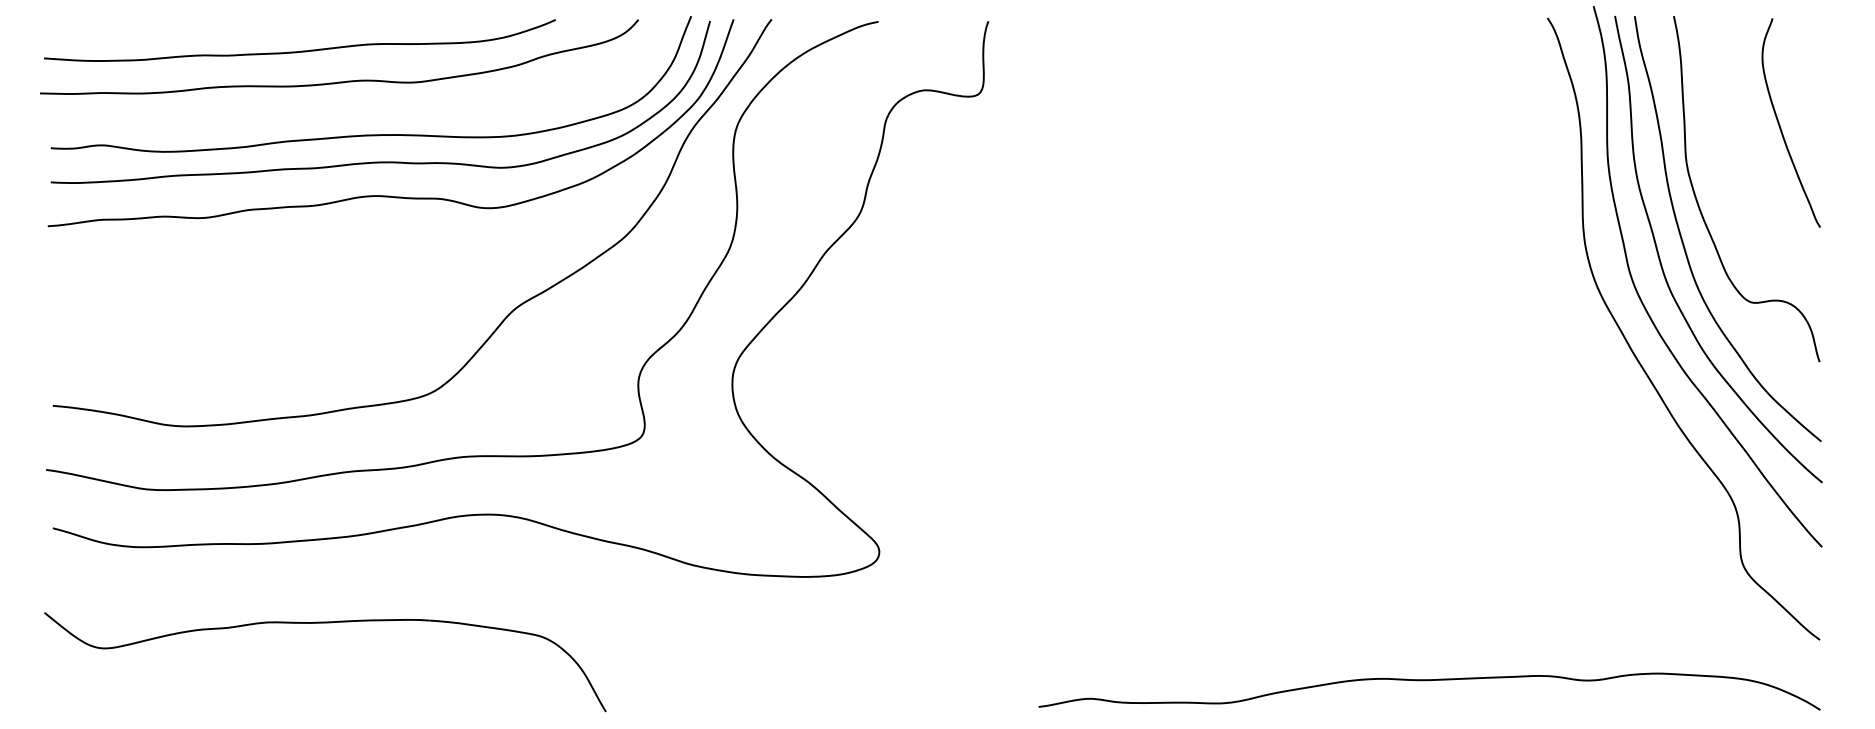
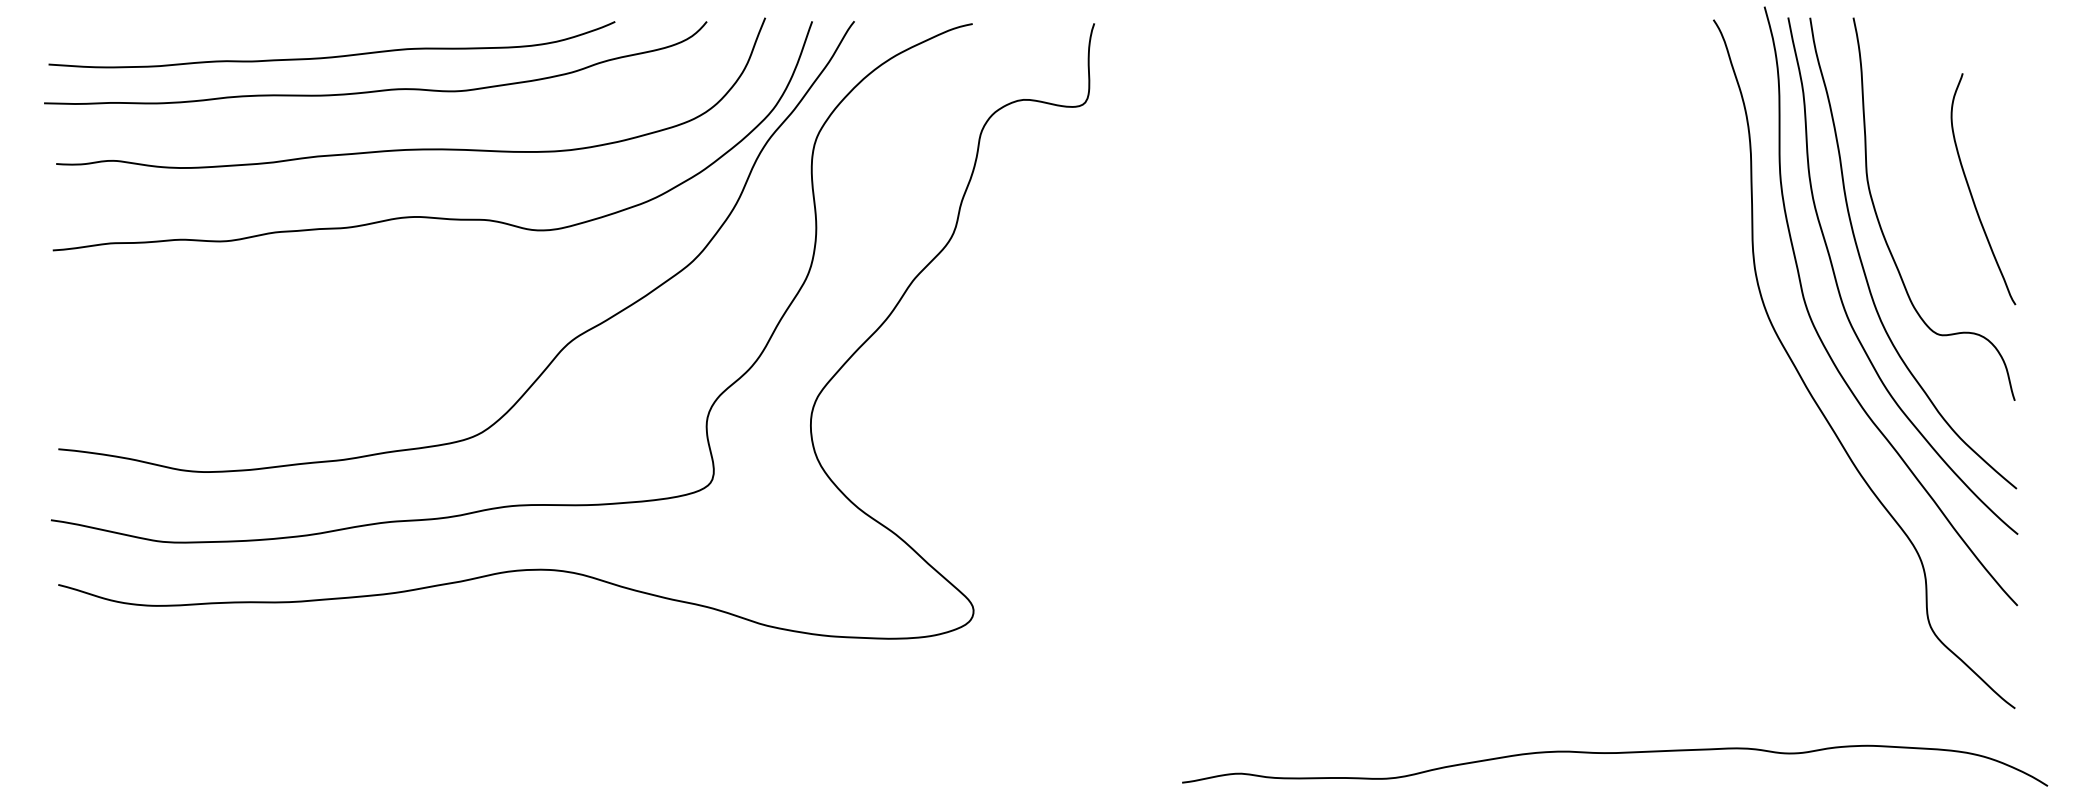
curve: (1780, 125) -> (1971, 191), moved
curve: (380, 161) -> (421, 178), removed
part: (325, 623) -> (360, 690), removed
curve: (1427, 681) -> (1612, 754), moved

